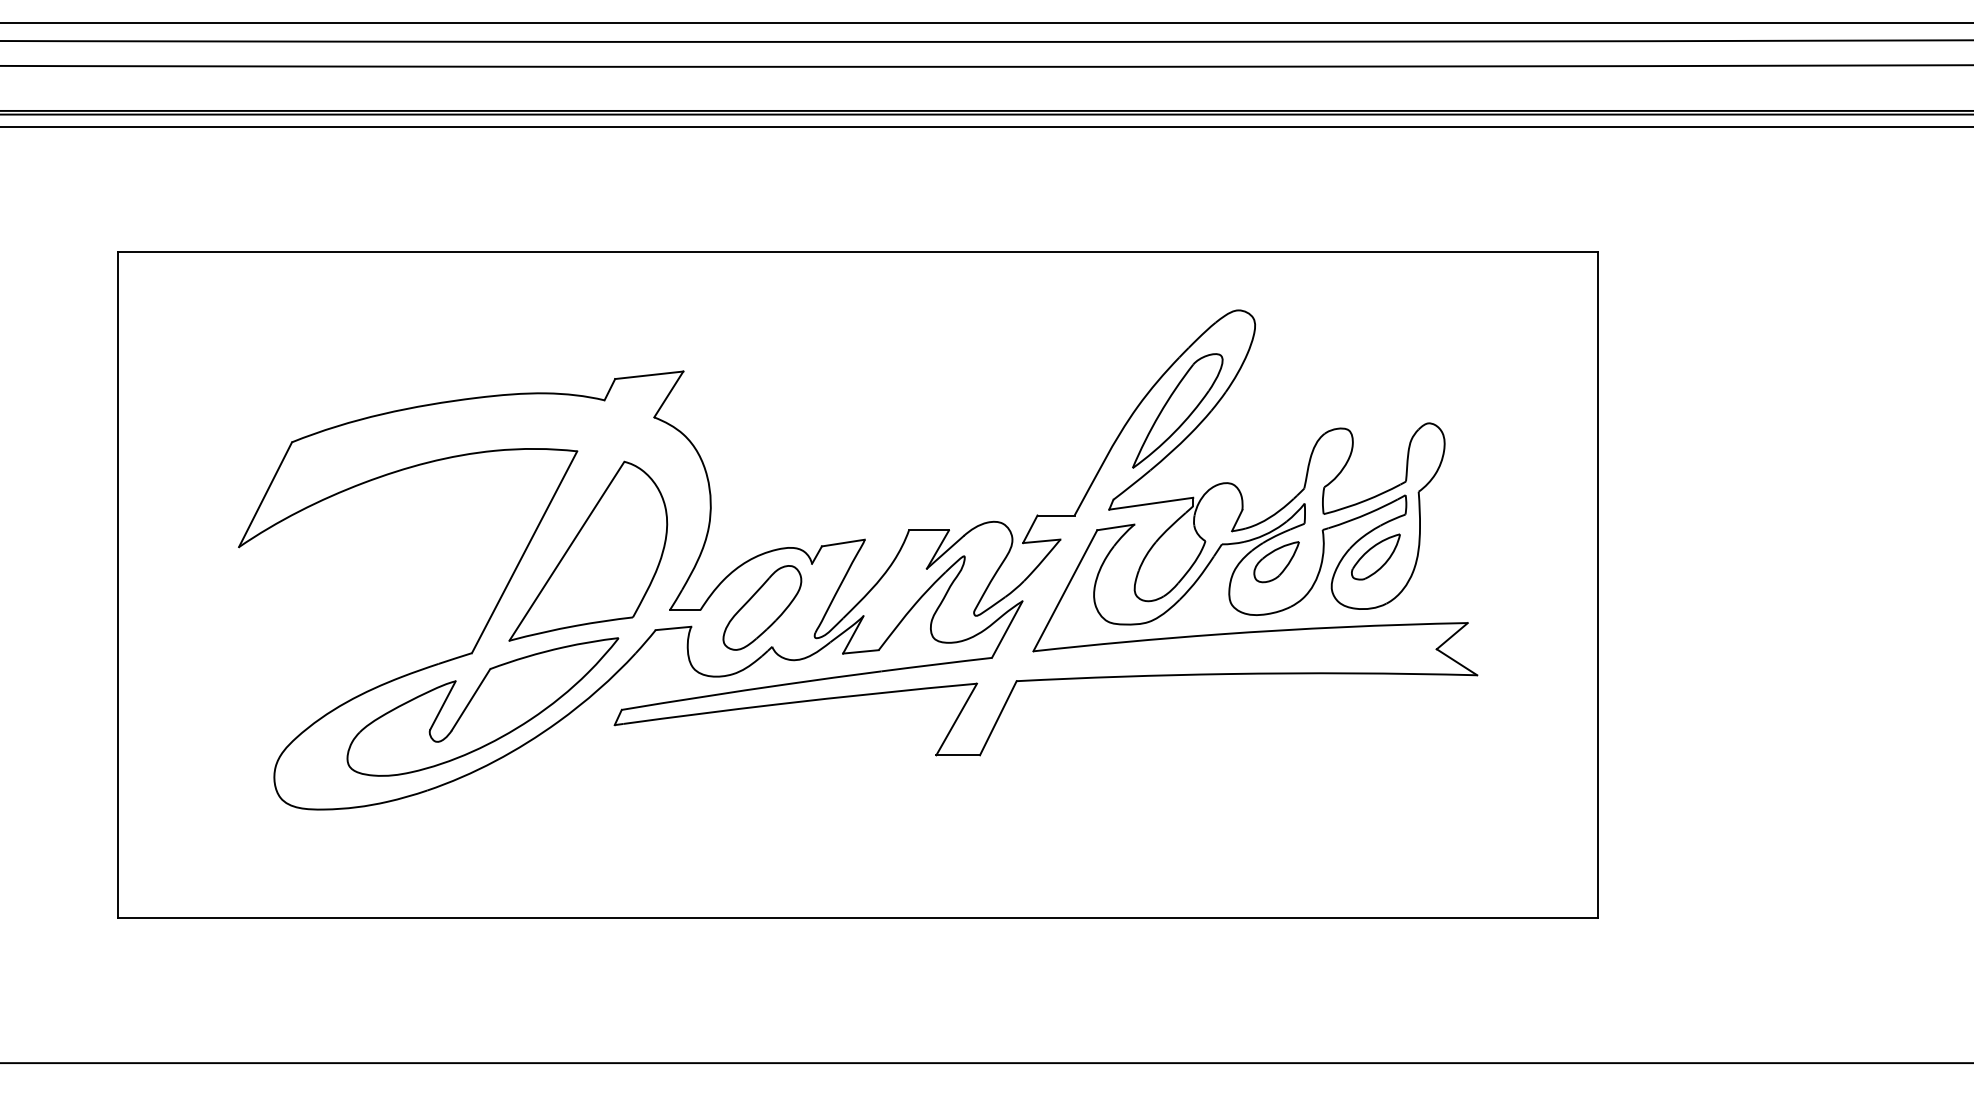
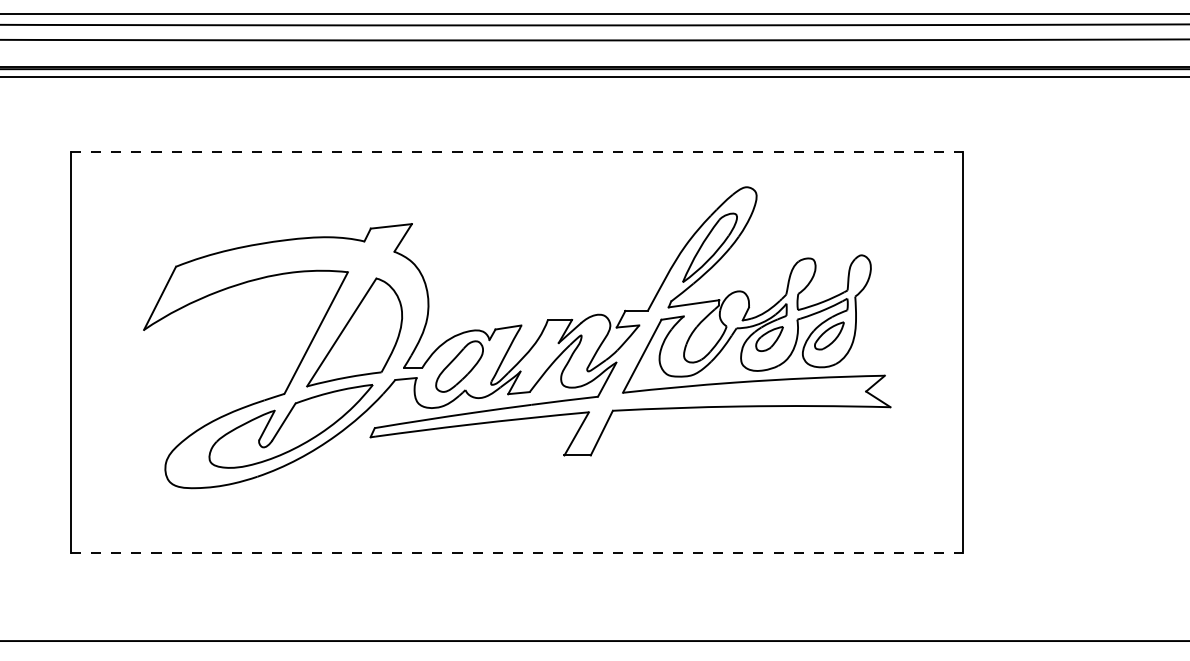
line: (858, 251) -> (517, 151), solid -> dashed
line: (858, 917) -> (517, 553), solid -> dashed

